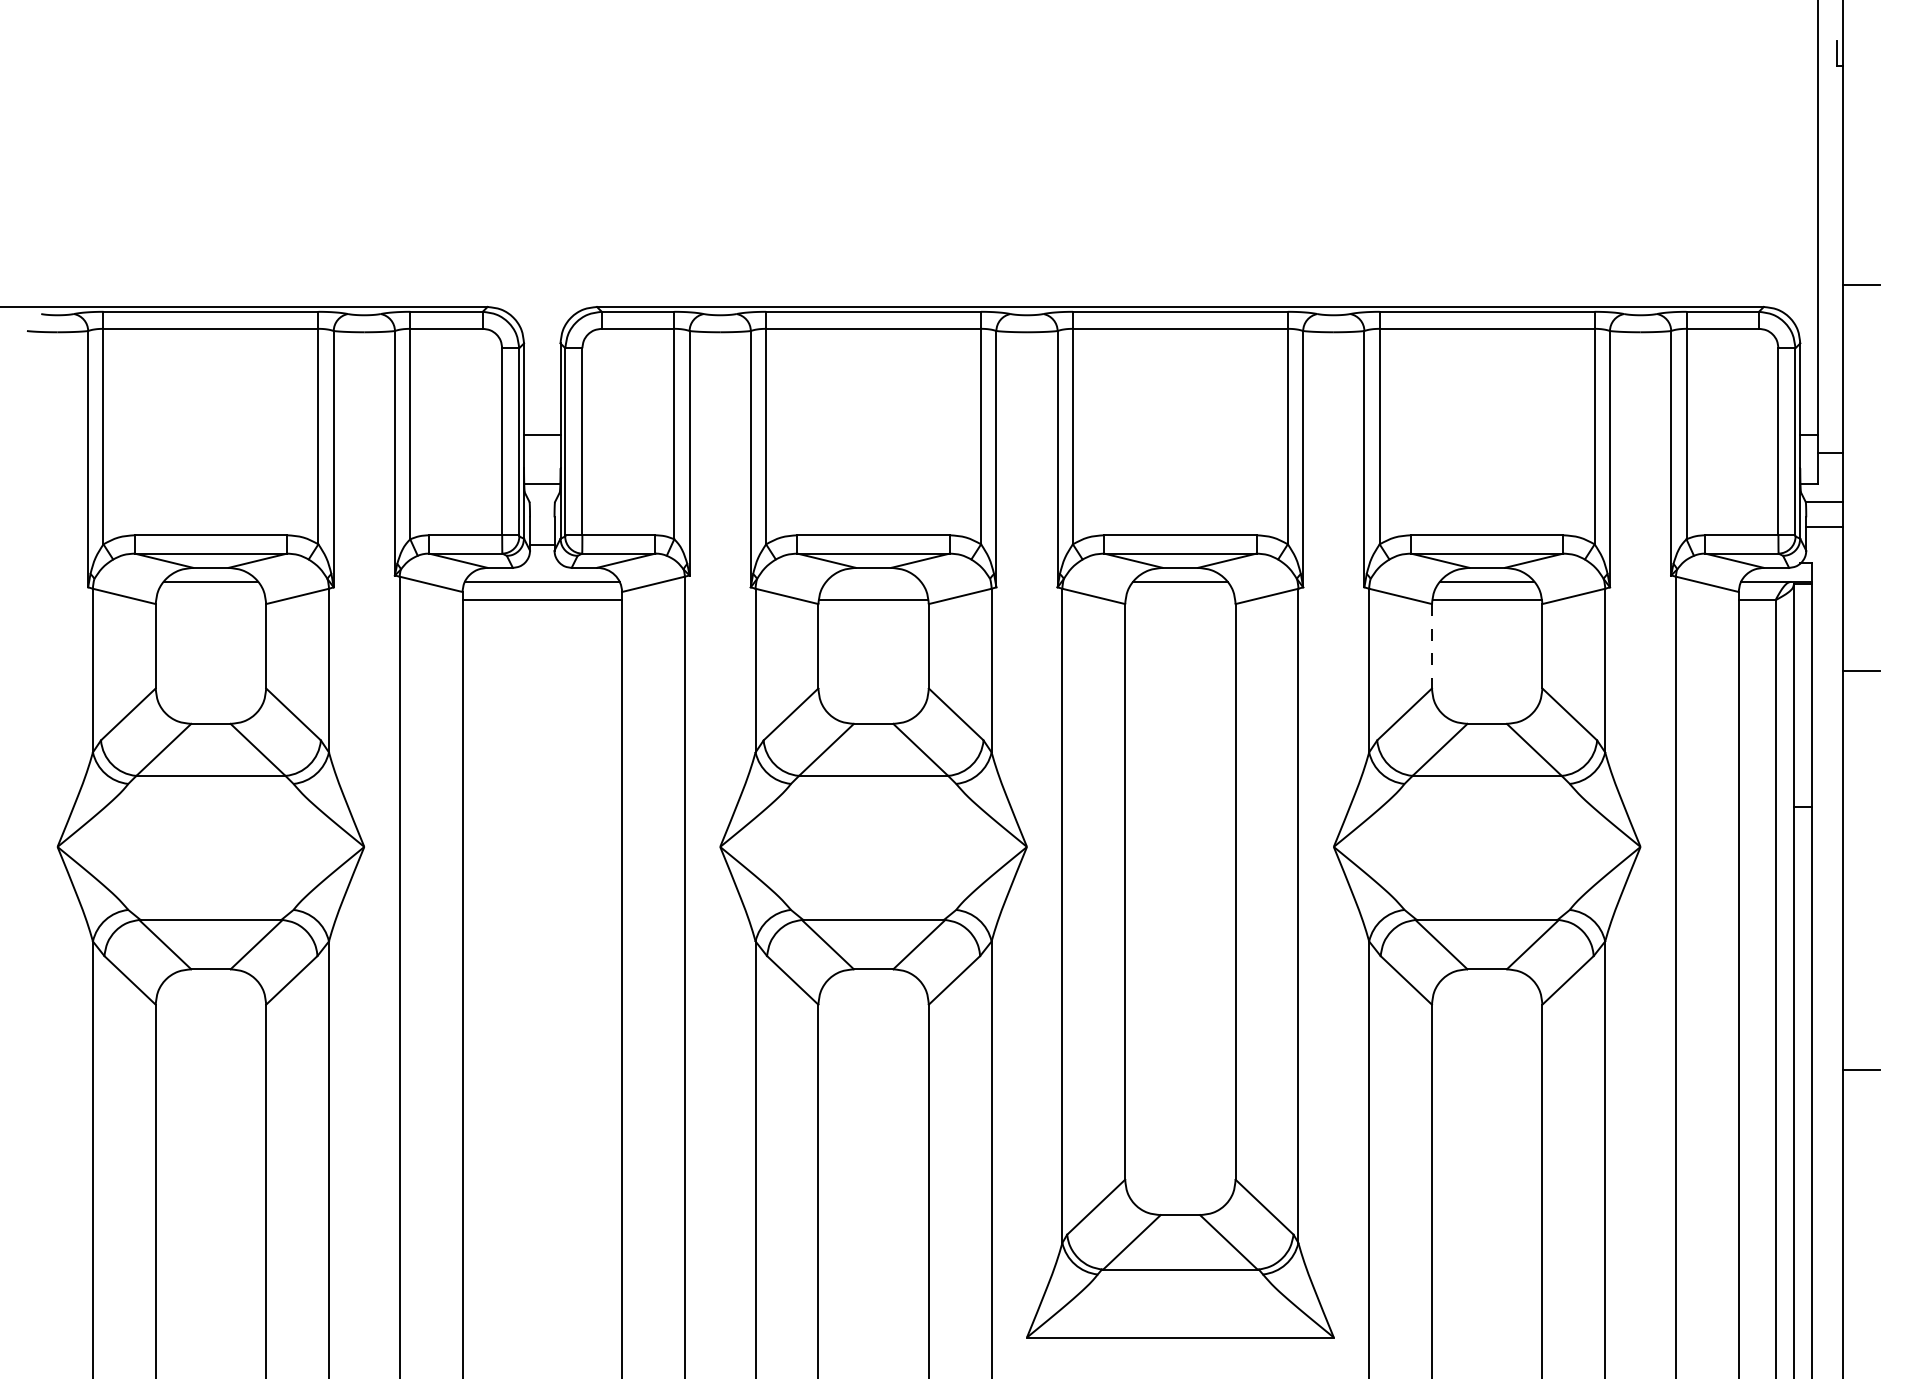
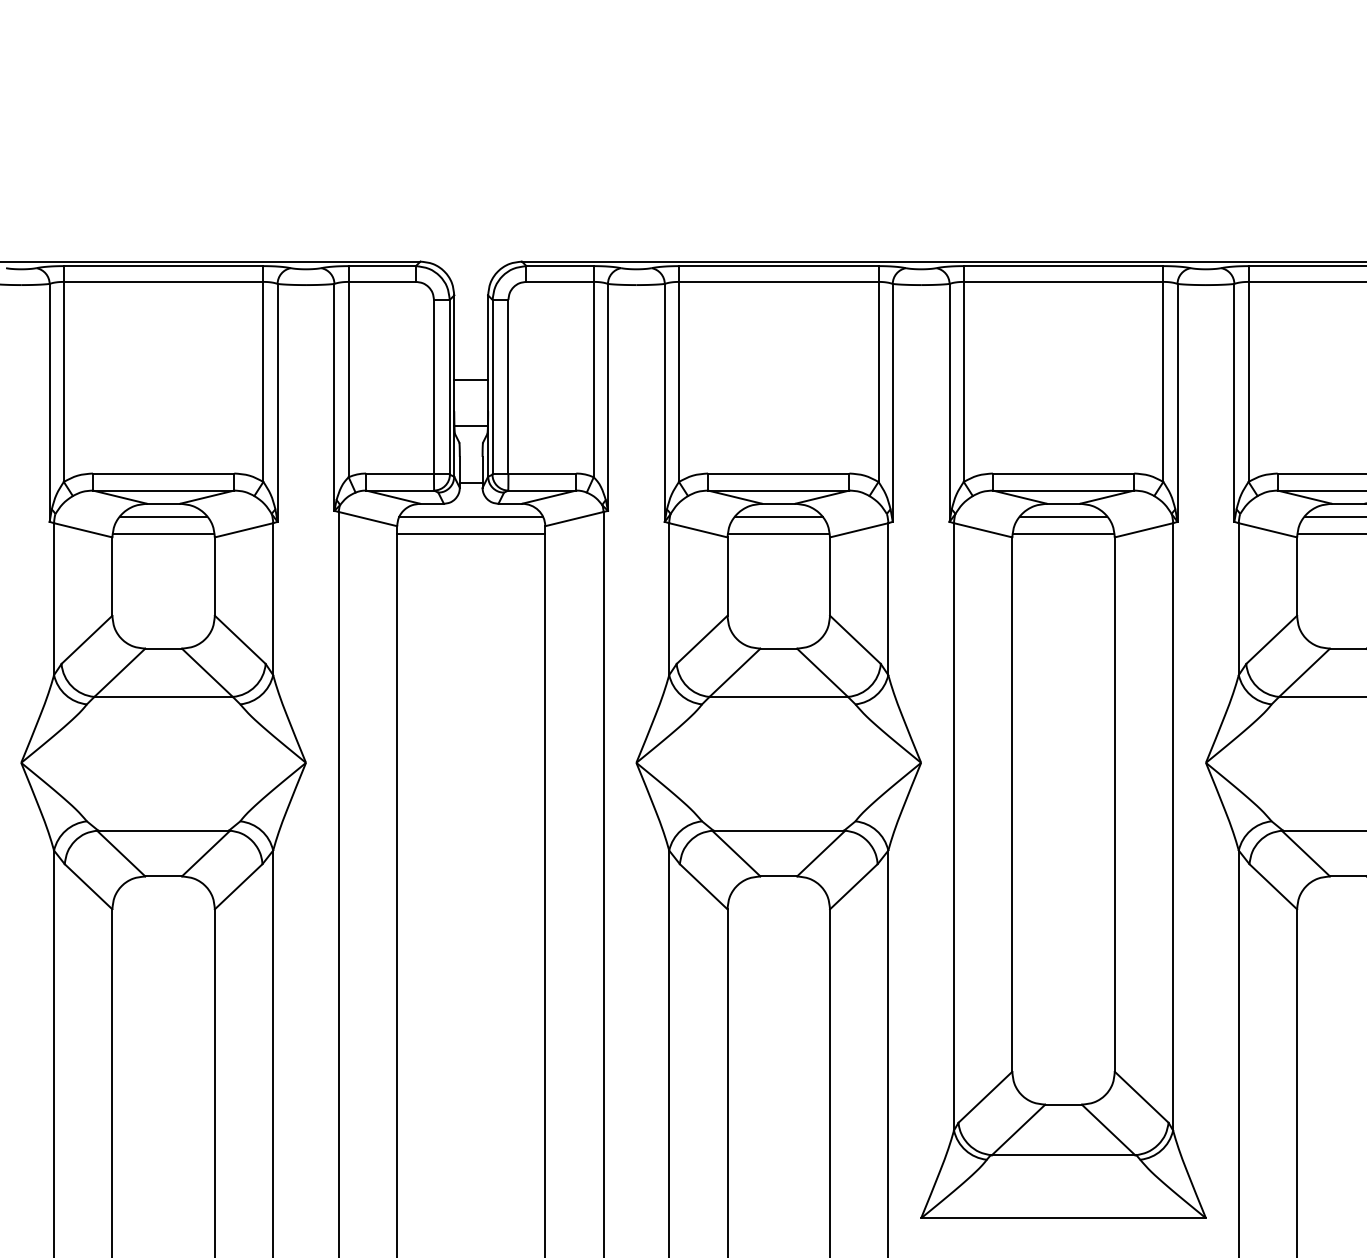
line: (873, 581) -> (778, 516), added
line: (210, 600) -> (163, 534), added
line: (1179, 600) -> (1062, 534), added
line: (1431, 646) -> (1296, 576), dashed -> solid

